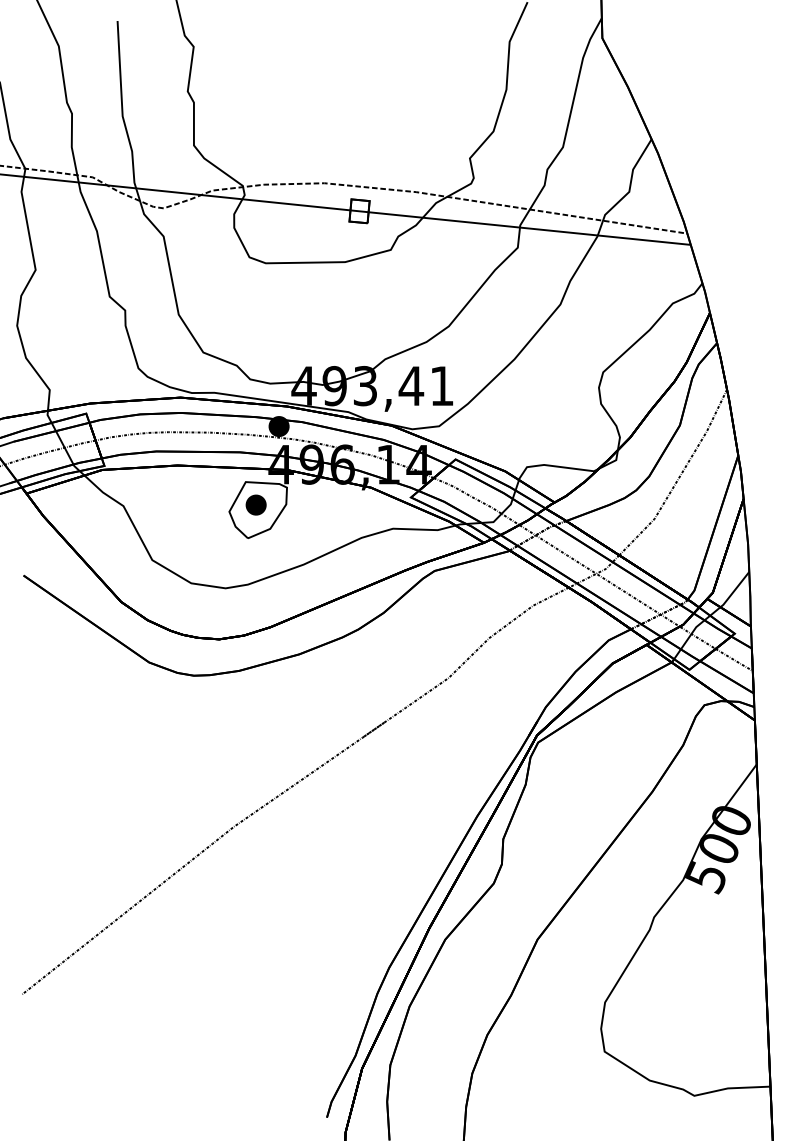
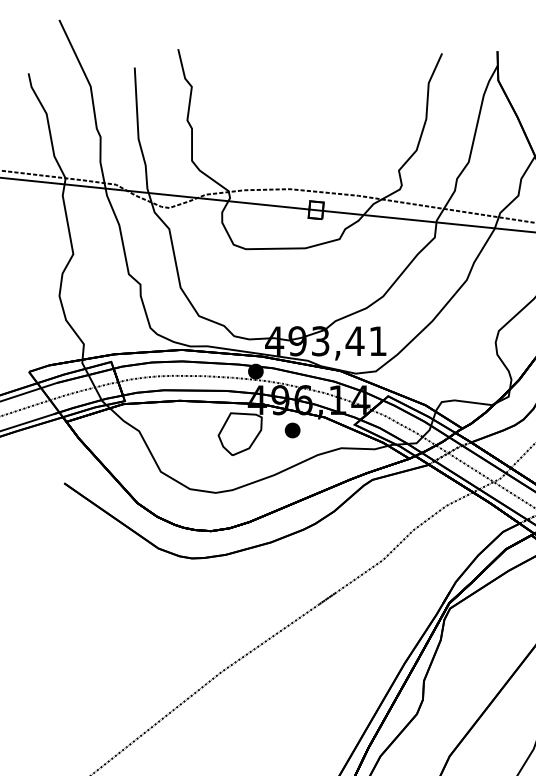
part: (255, 504) -> (292, 430), moved

